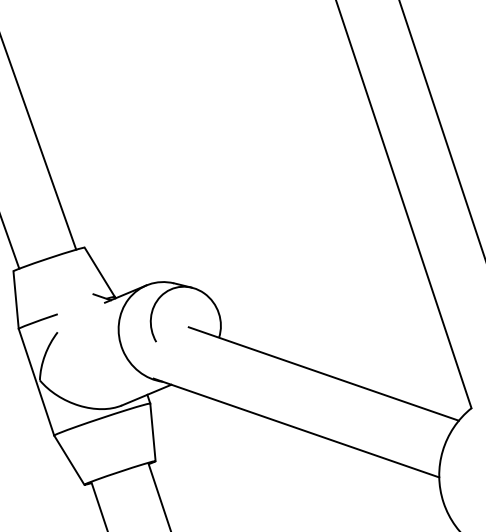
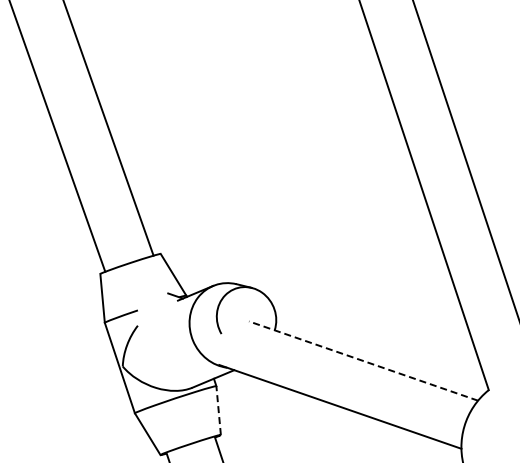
line: (323, 373) -> (363, 360), solid -> dashed
line: (152, 432) -> (218, 410), solid -> dashed

